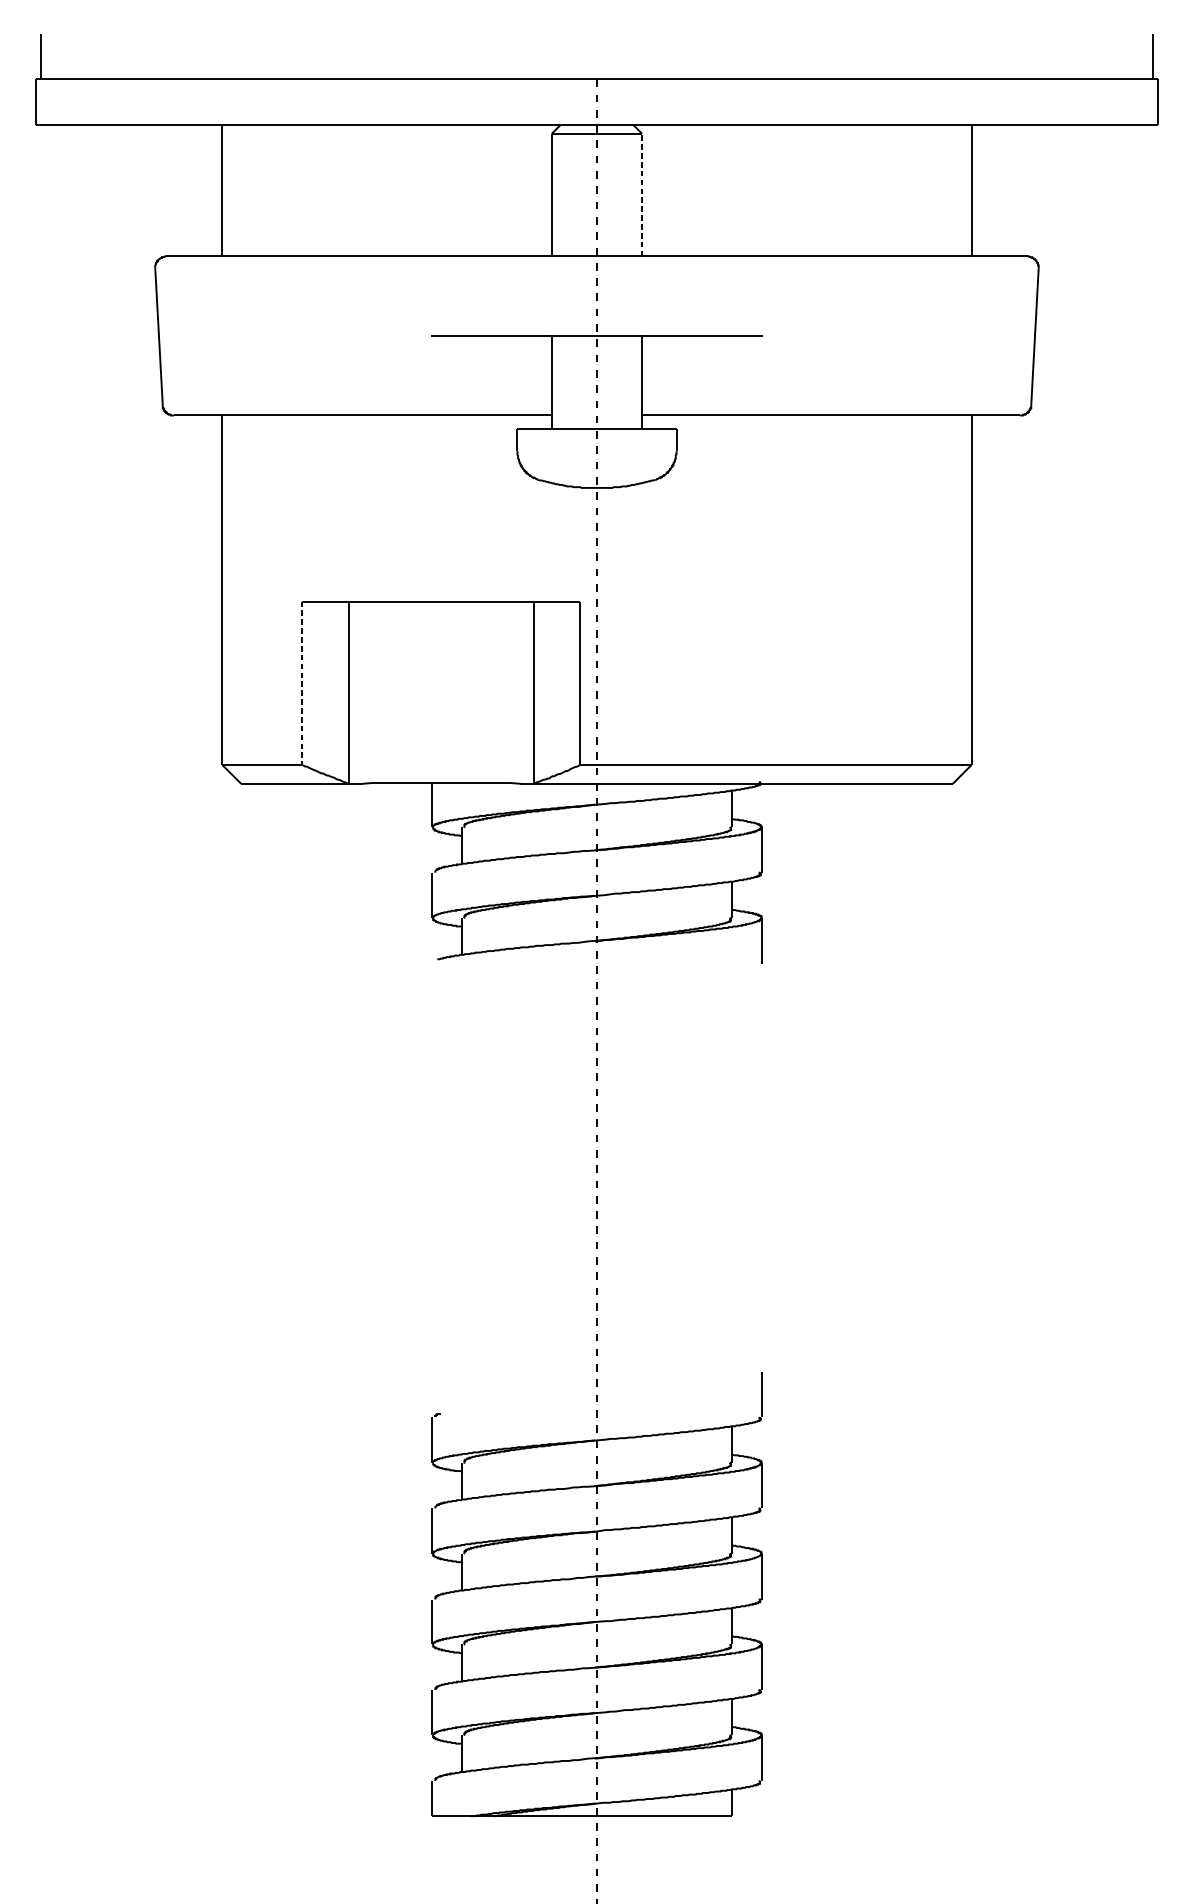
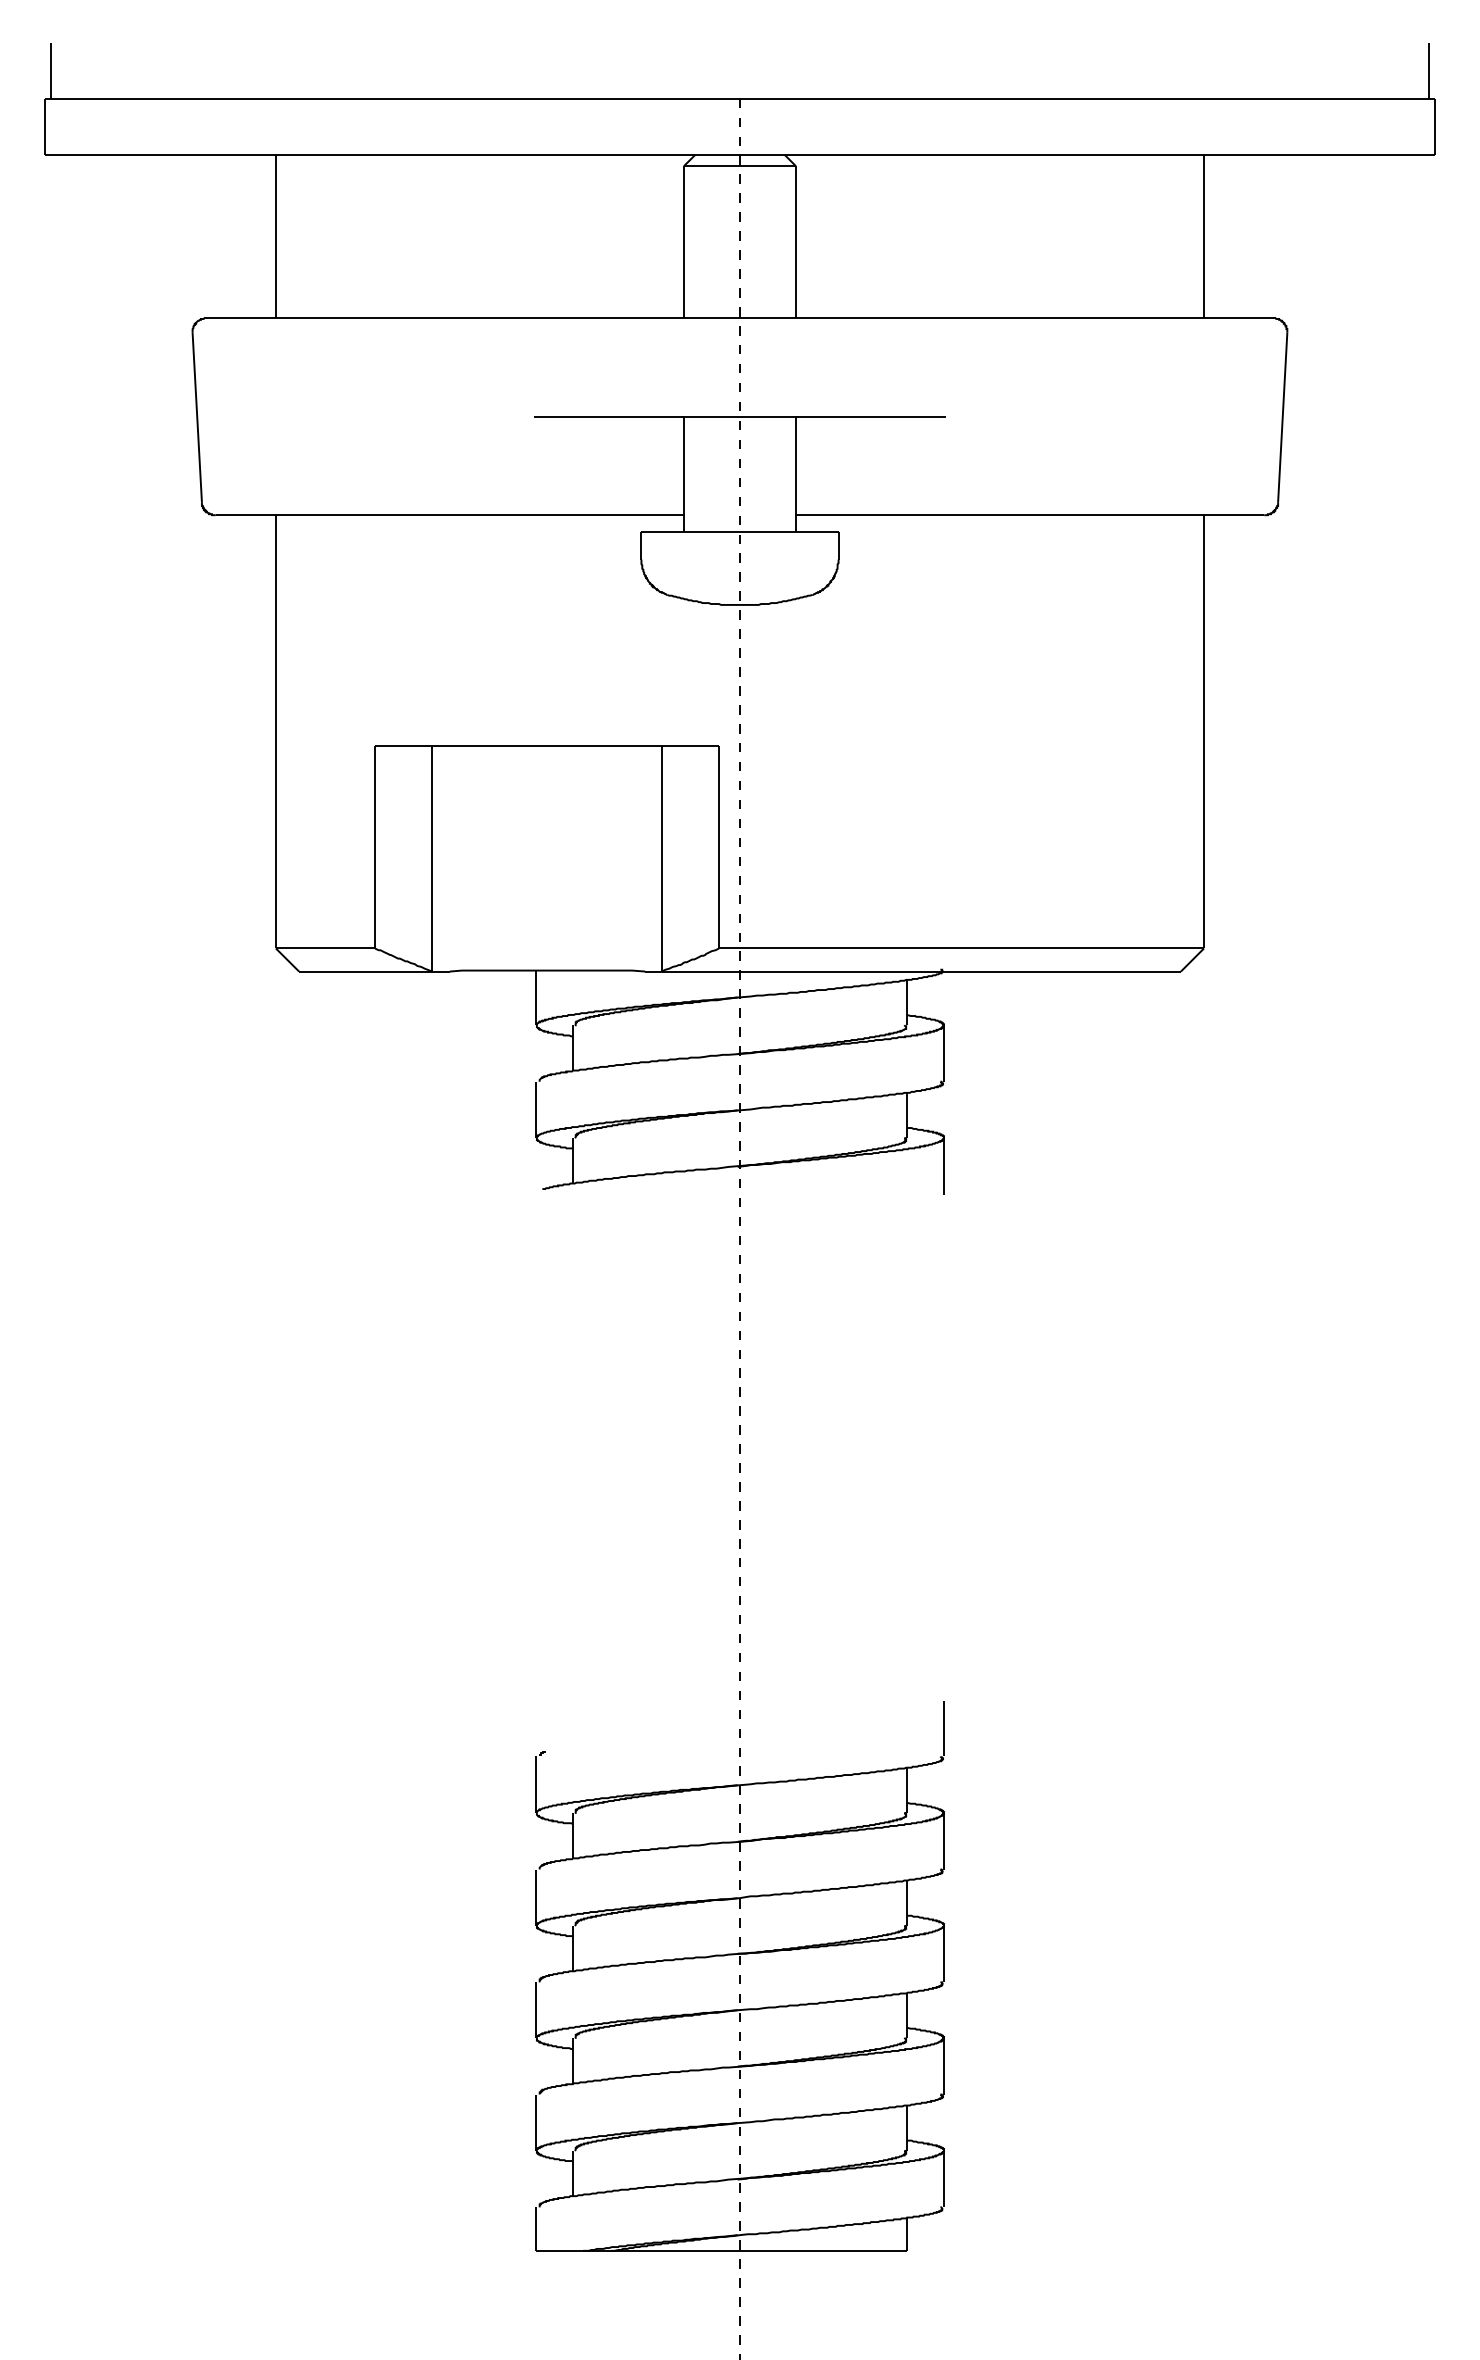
line: (641, 195) -> (795, 242), dashed -> solid
line: (302, 683) -> (374, 847), dashed -> solid

